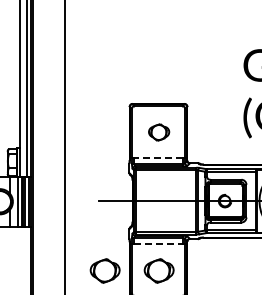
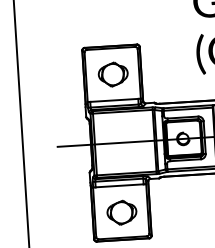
part: (158, 132) -> (112, 74), size x1.43
line: (158, 158) -> (114, 100), dashed -> solid
line: (159, 243) -> (120, 185), dashed -> solid
part: (104, 270) -> (67, 215), removed

